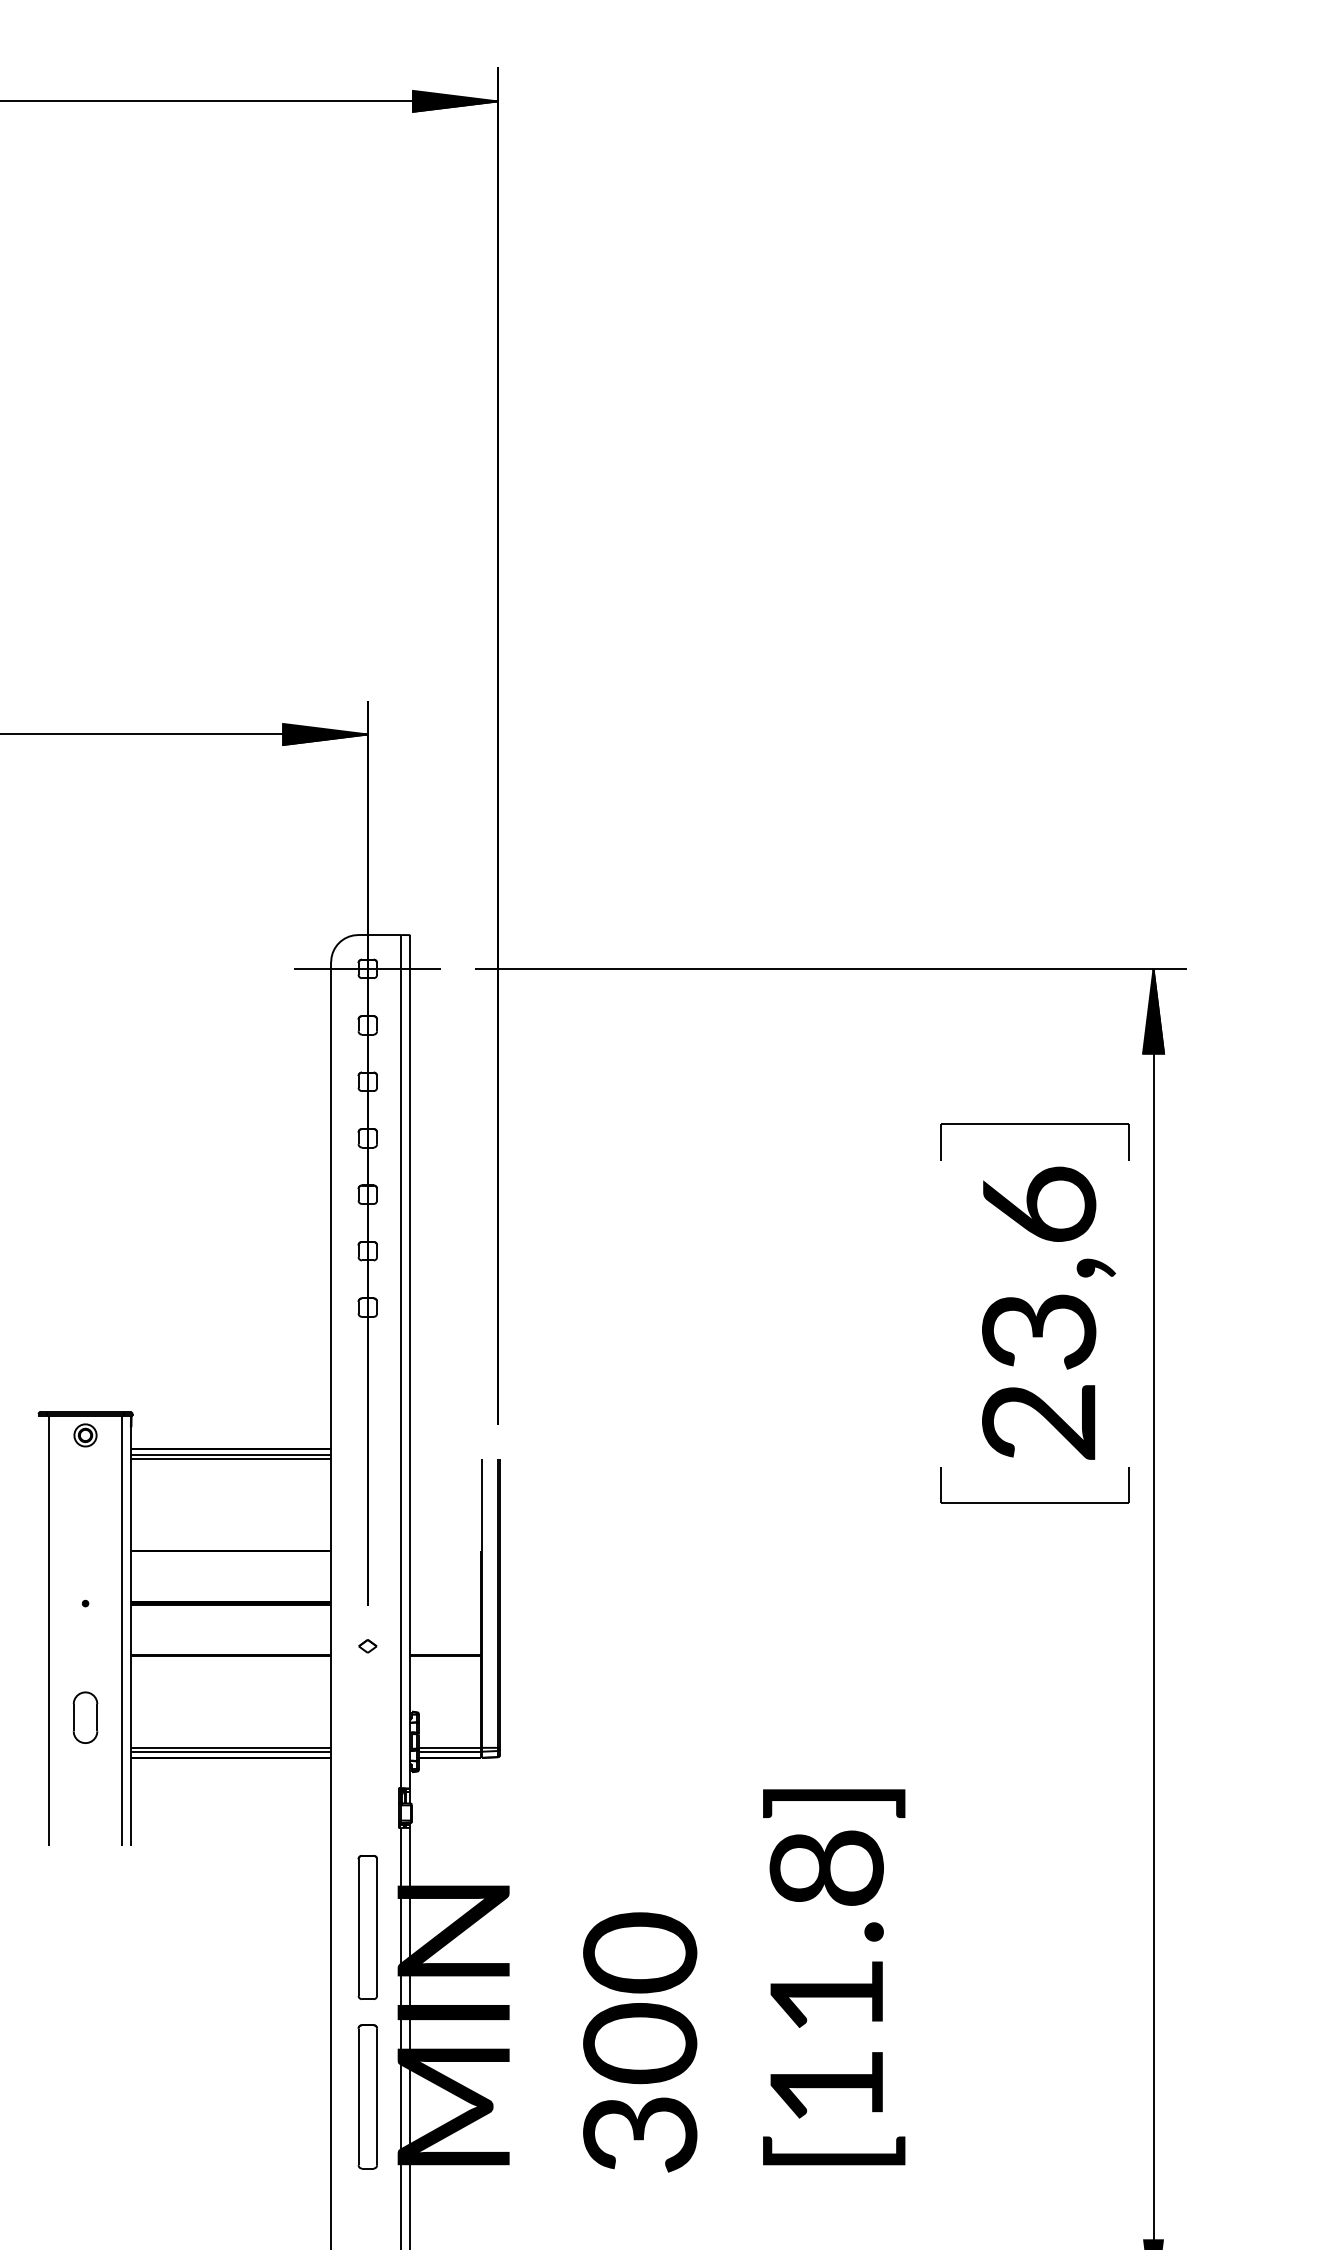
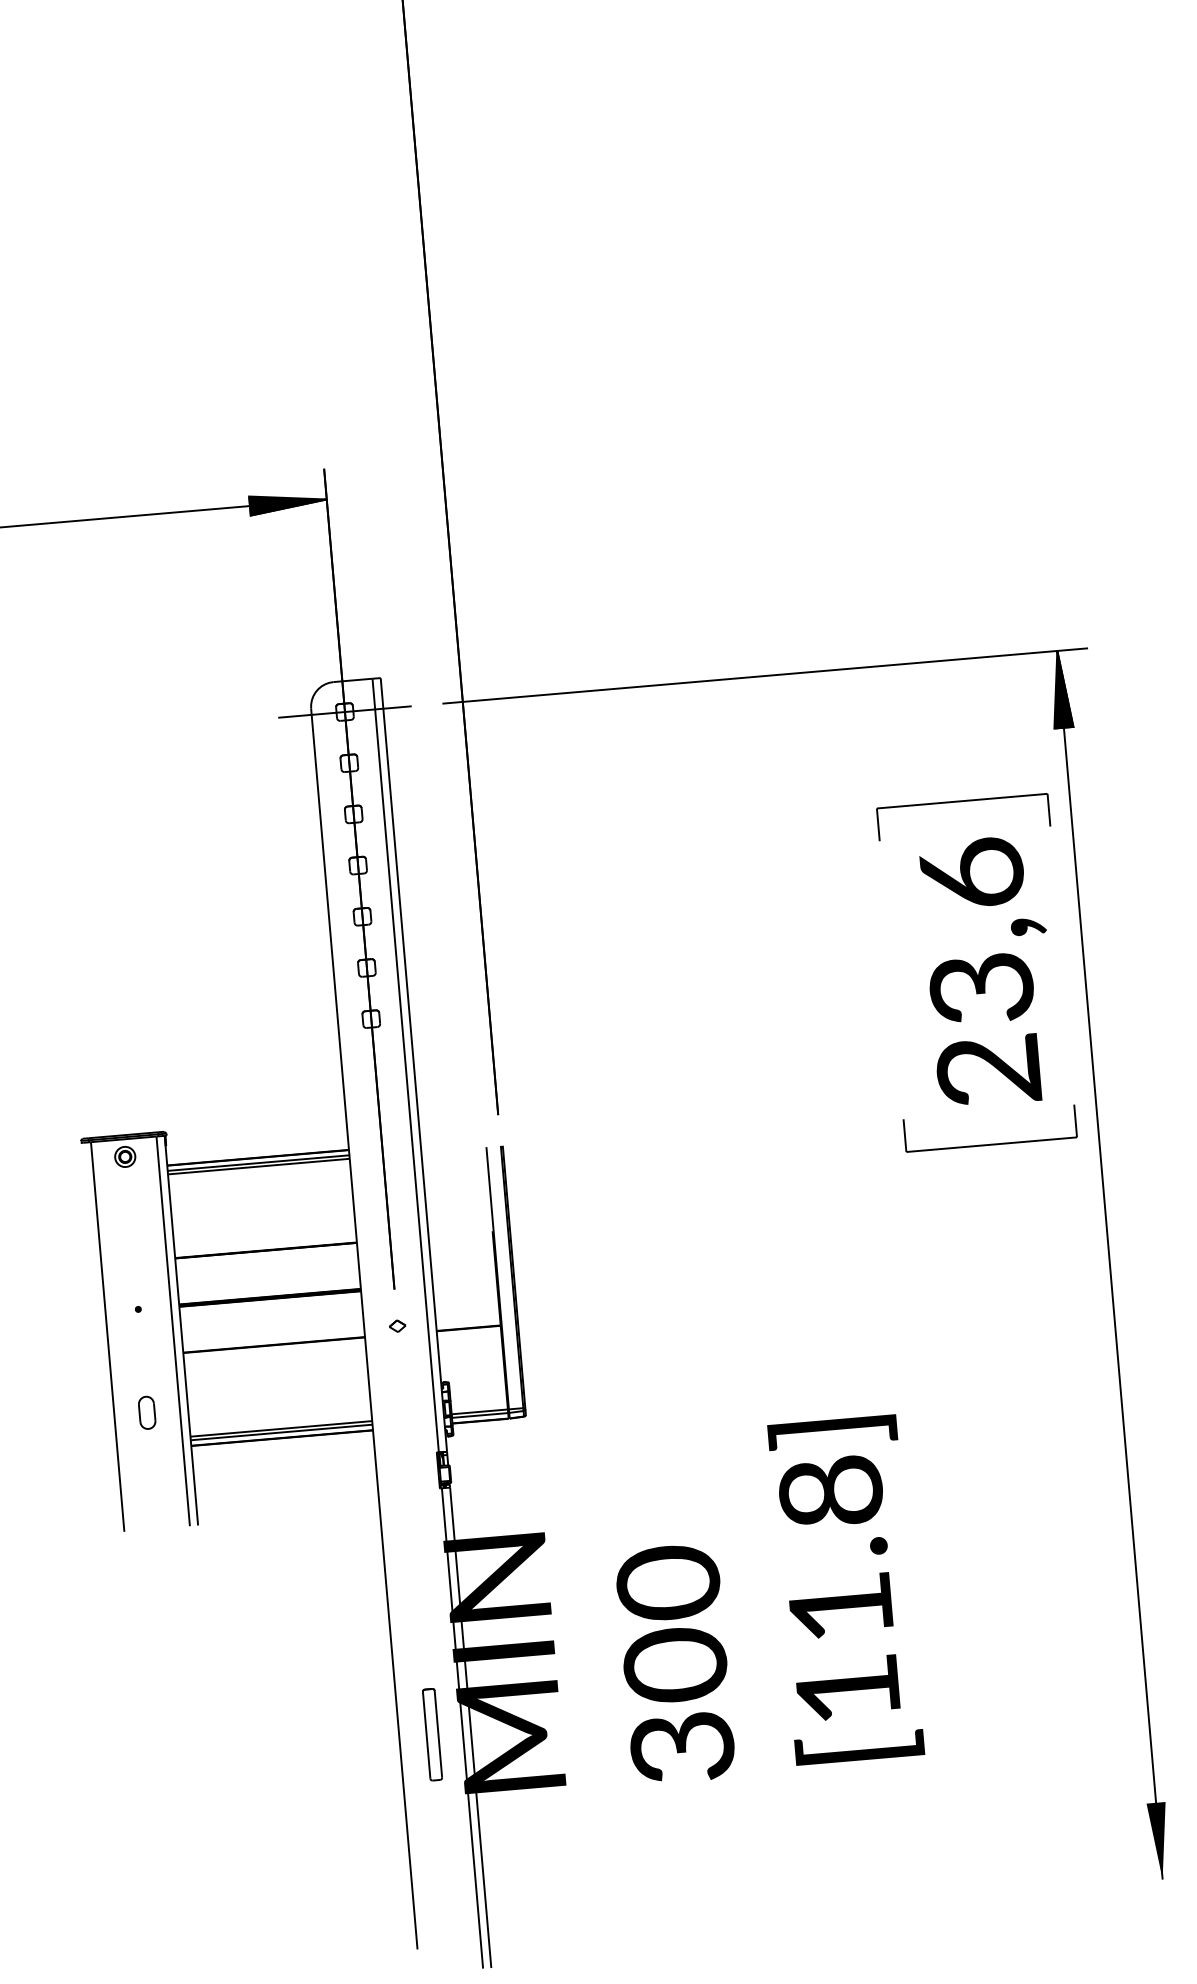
part: (85, 1717) -> (147, 1412), size x0.7
part: (367, 1927) -> (419, 1581), removed
part: (367, 2096) -> (432, 1734), size x0.7

